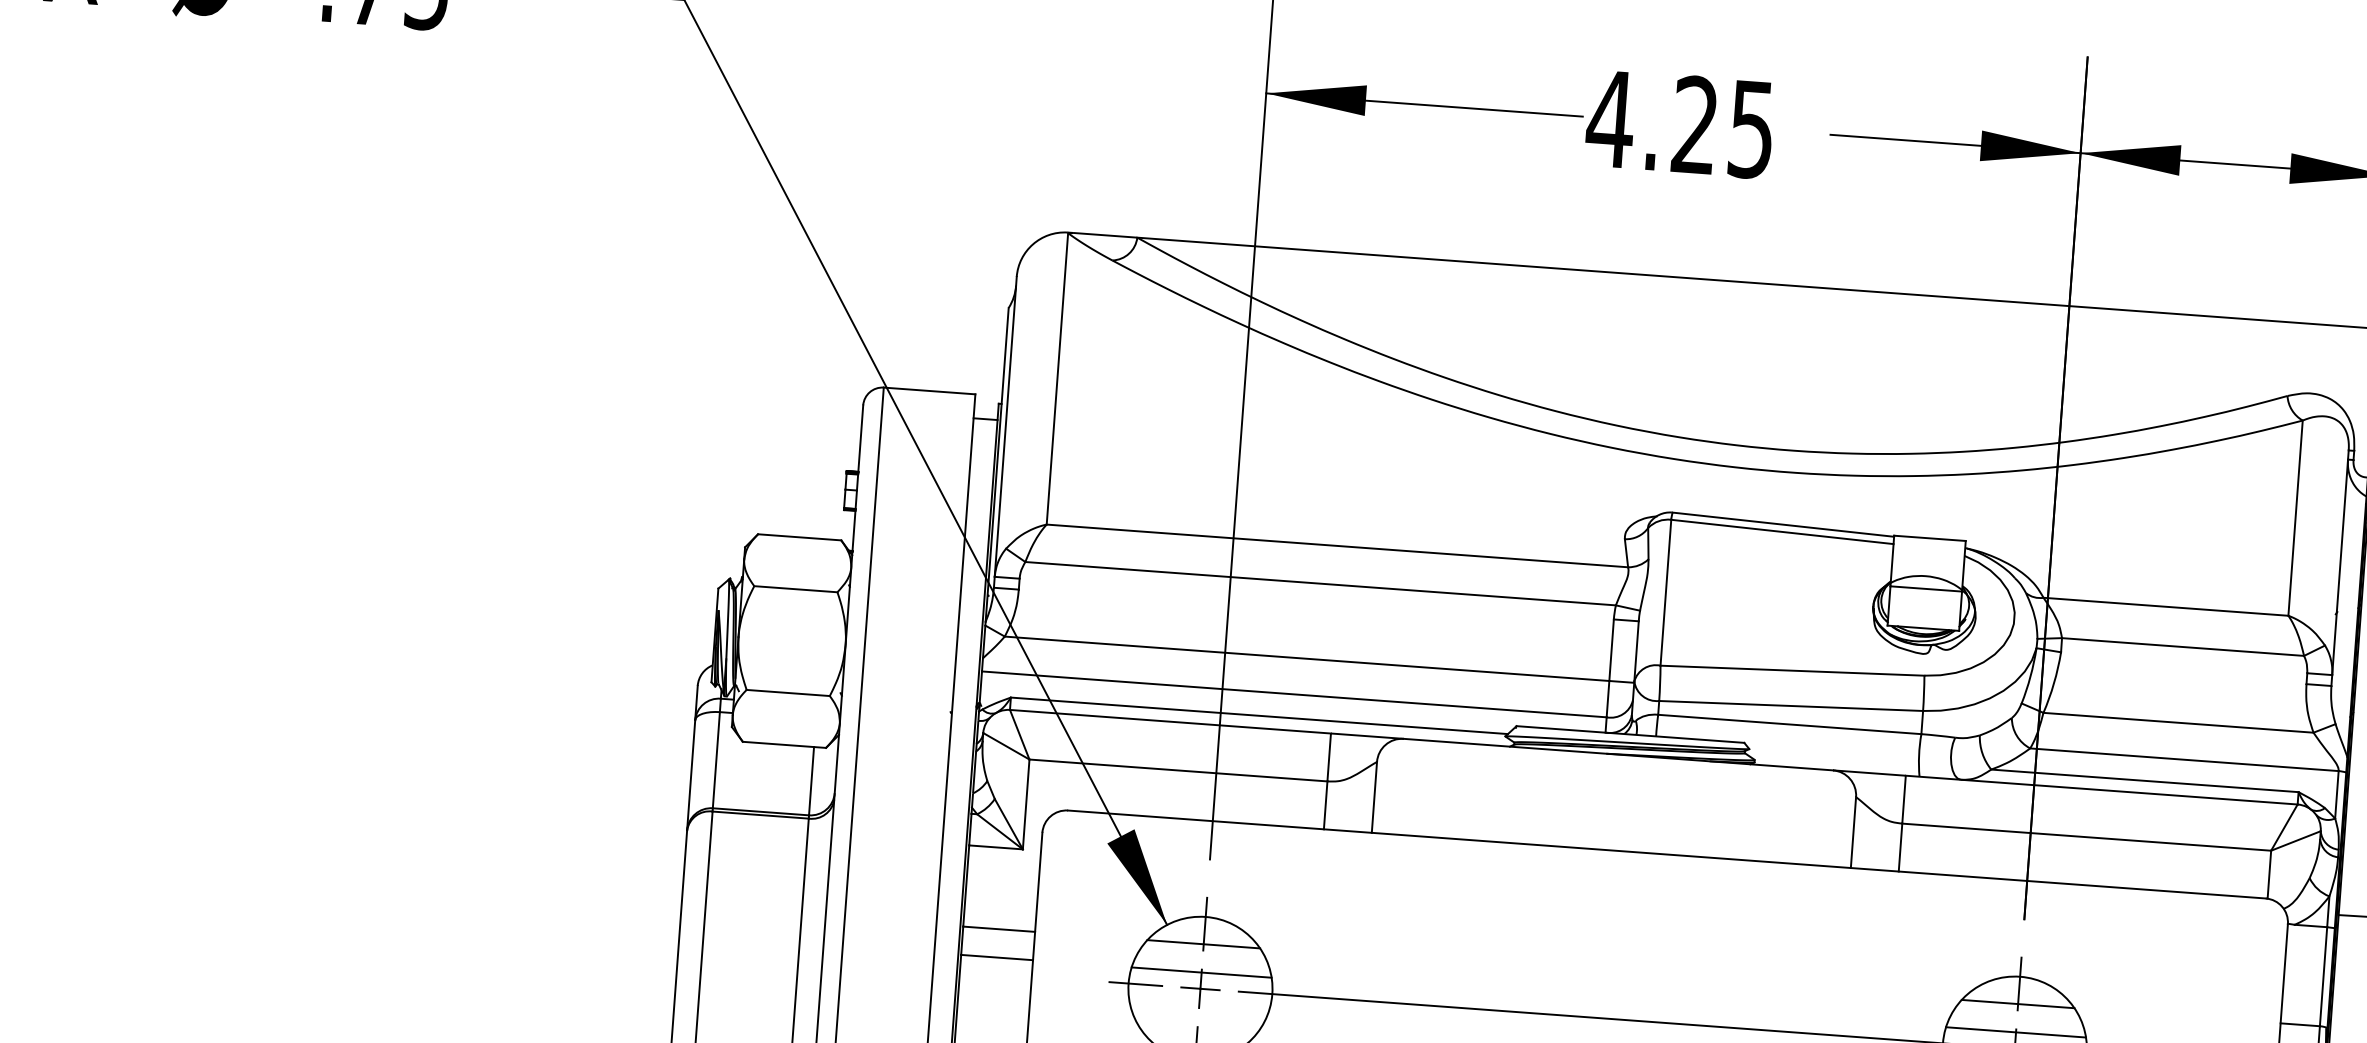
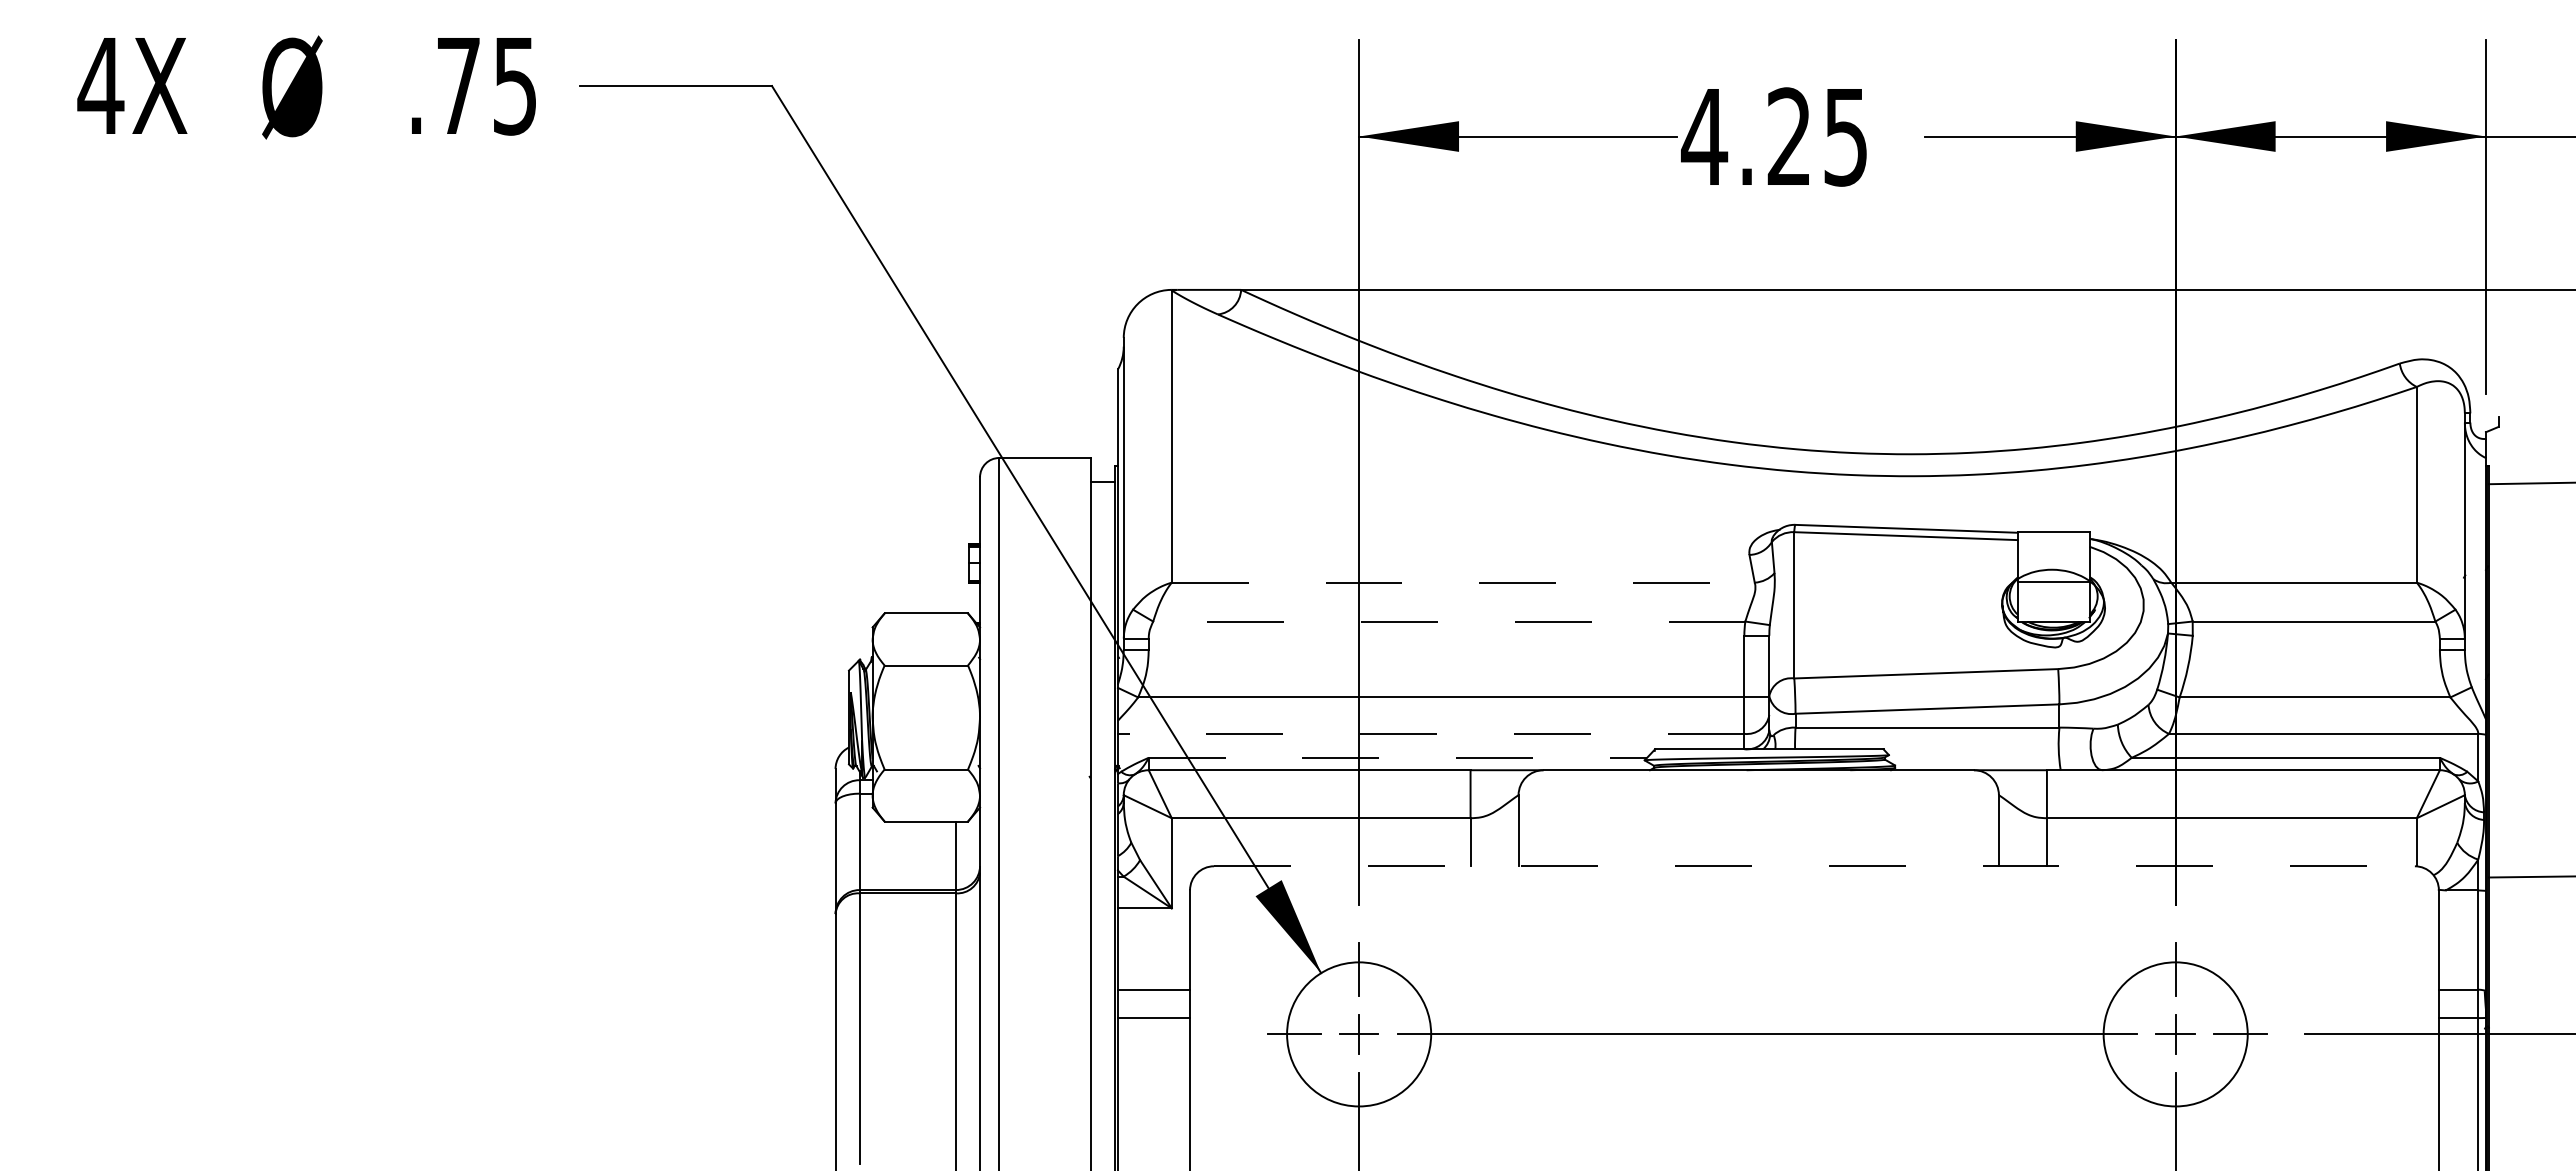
line: (1337, 545) -> (1463, 582), solid -> dashed
line: (1319, 583) -> (1448, 621), solid -> dashed
line: (1293, 693) -> (1430, 733), solid -> dashed
line: (1260, 715) -> (1398, 757), solid -> dashed
line: (1666, 854) -> (1814, 866), solid -> dashed
line: (1203, 943) -> (1358, 989), removed
line: (1201, 972) -> (1358, 1018), removed
line: (2017, 1003) -> (2175, 989), removed
line: (2015, 1032) -> (2175, 1018), removed

